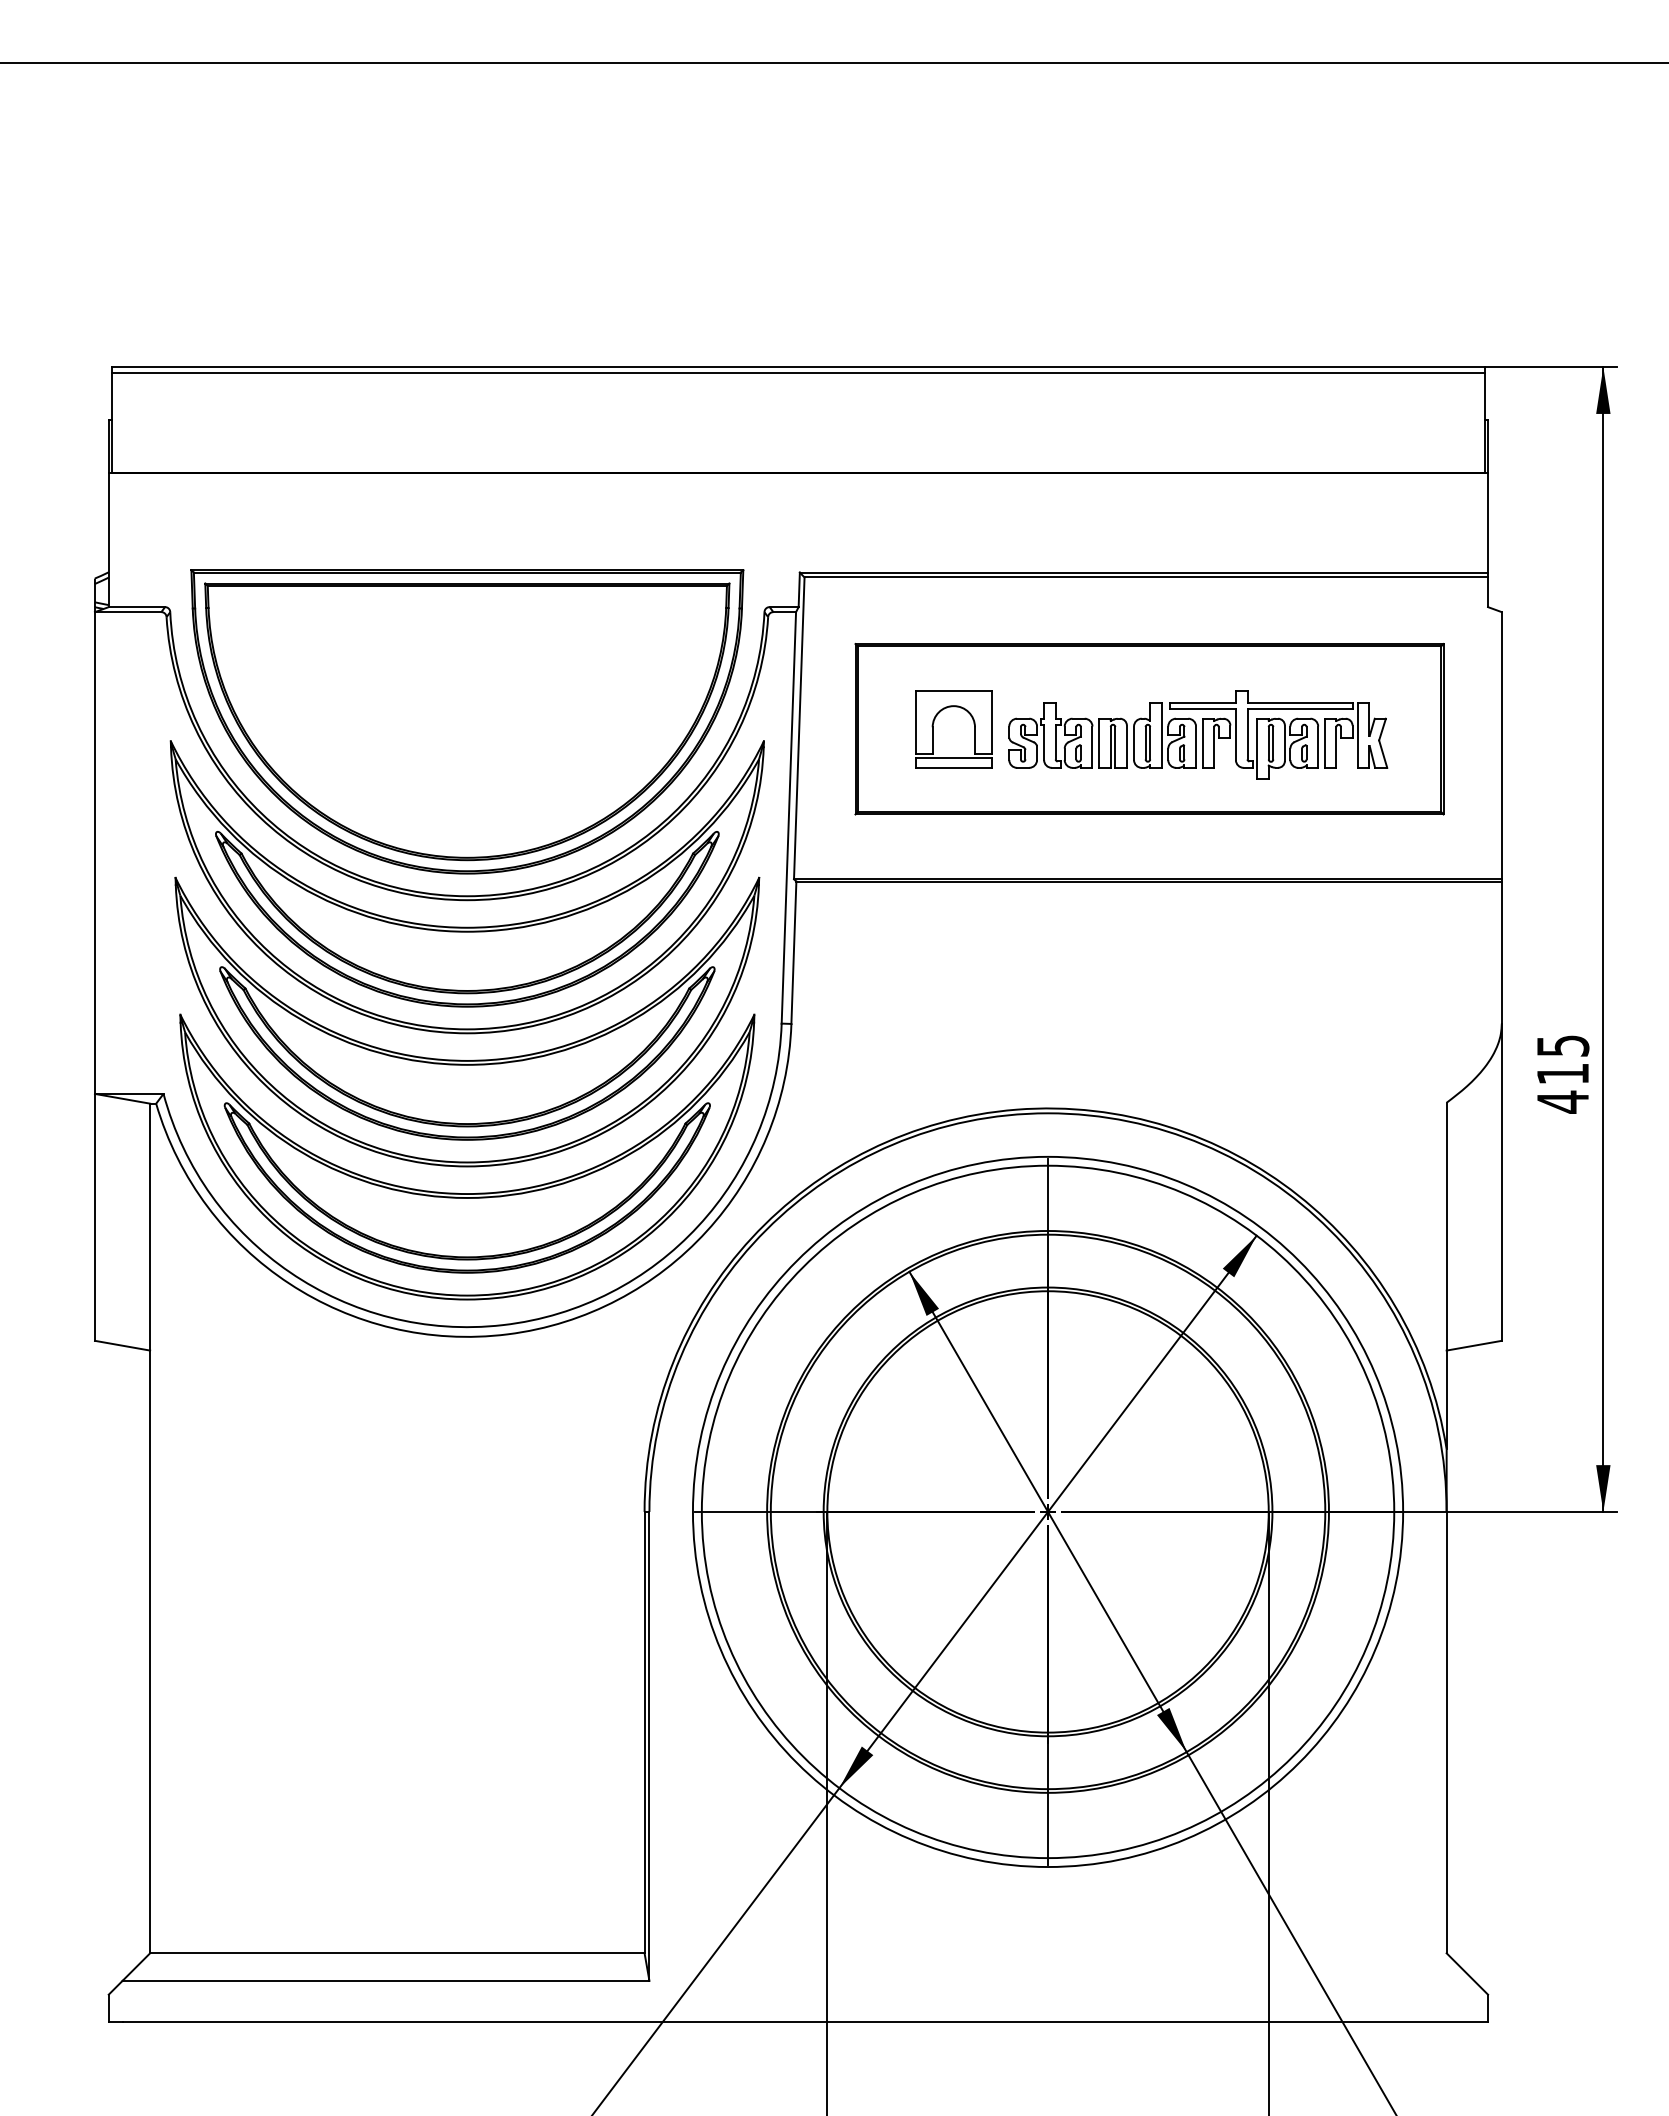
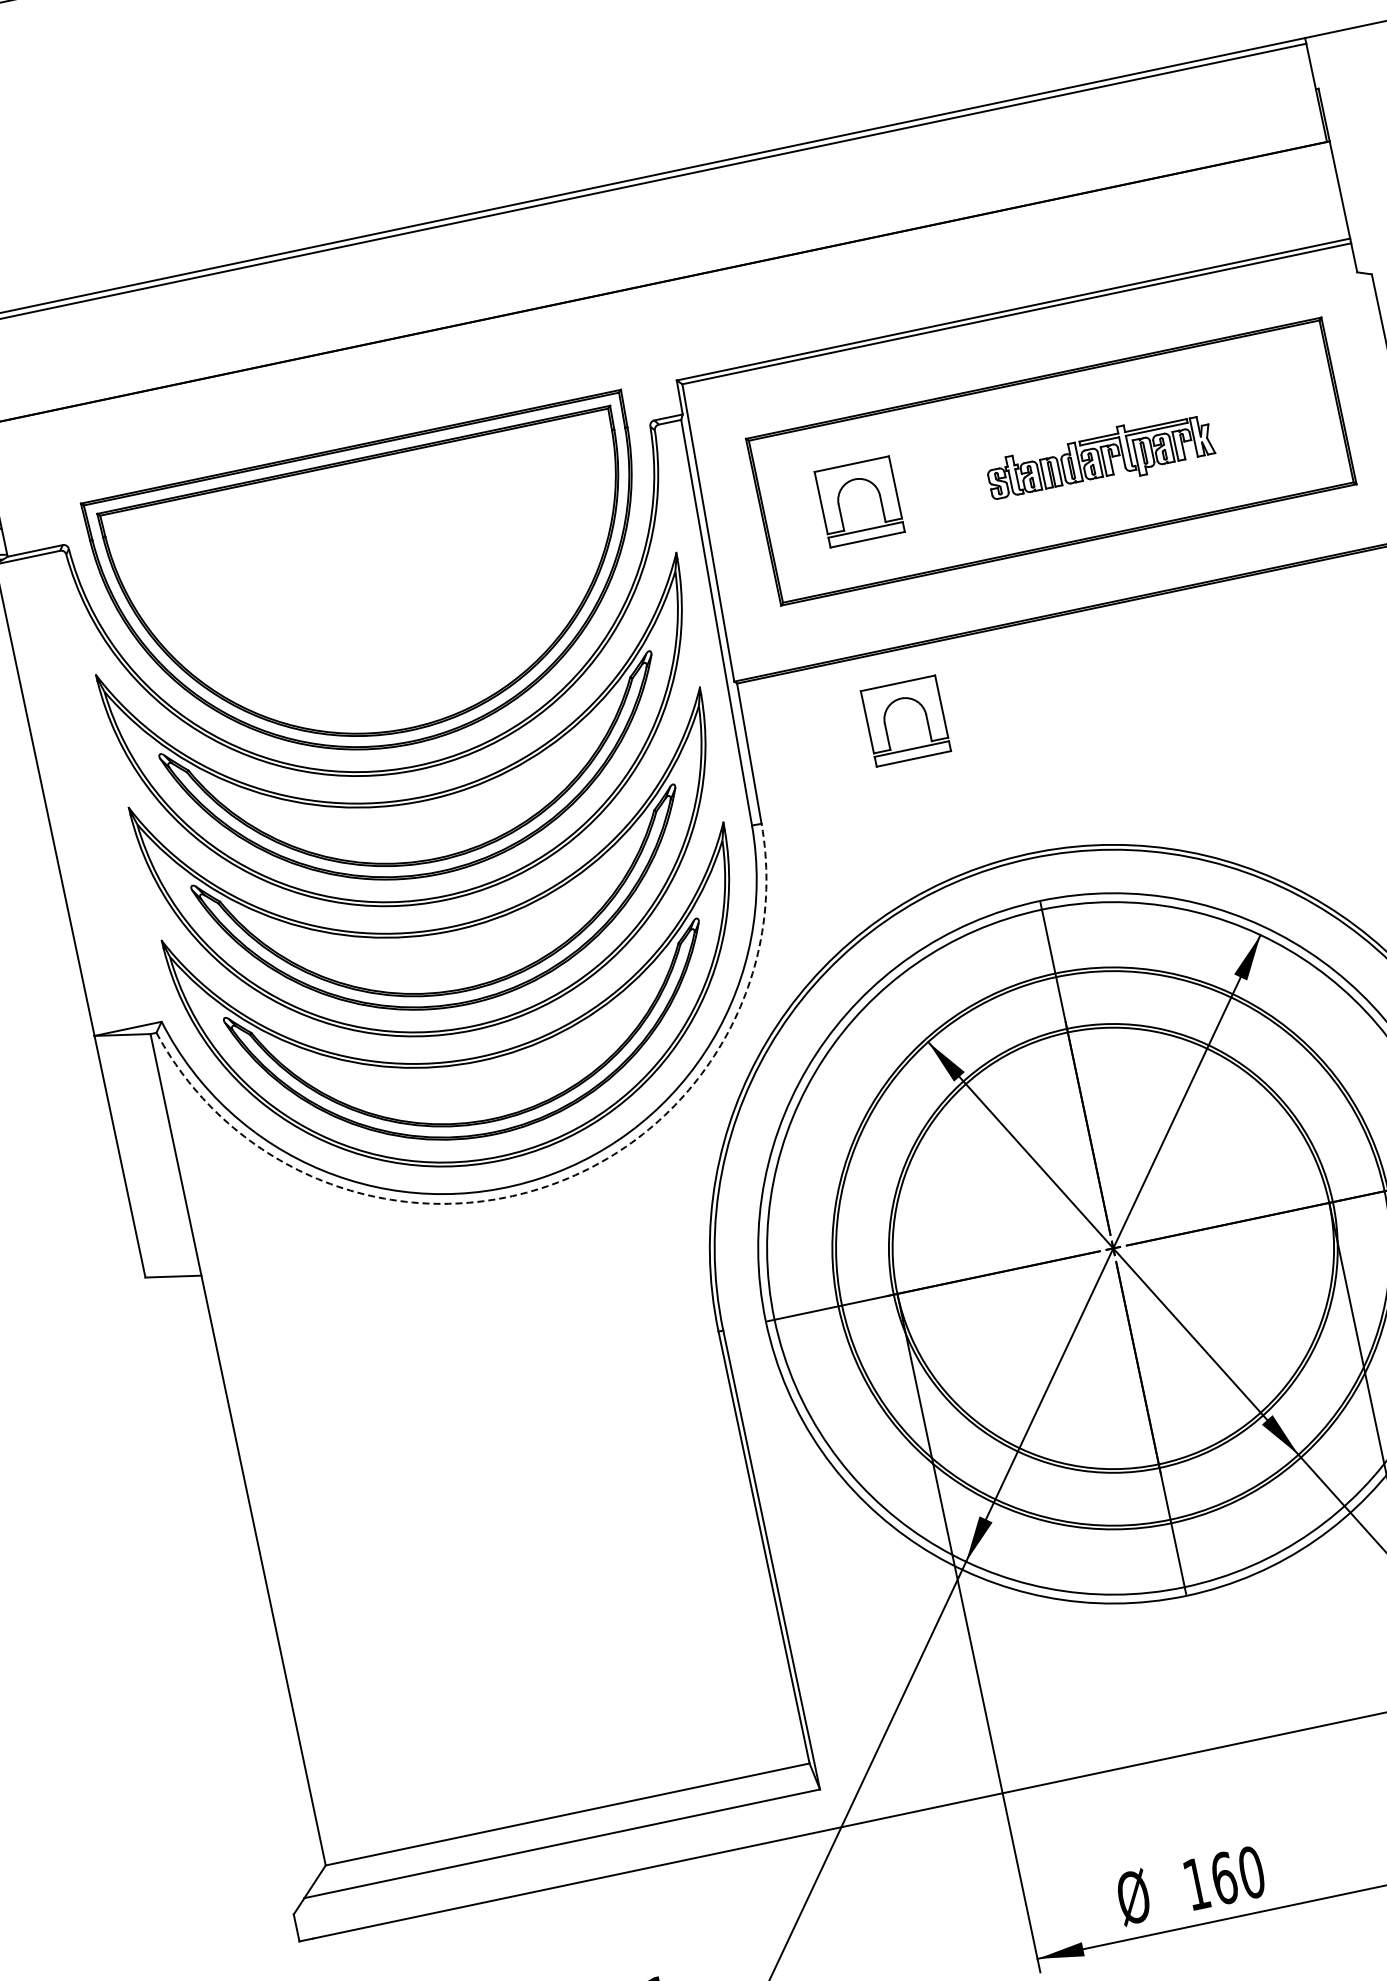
part: (1198, 734) -> (1100, 456), size x0.6
part: (933, 953) -> (886, 725), added
arc: (507, 1334) -> (547, 1186), solid -> dashed

